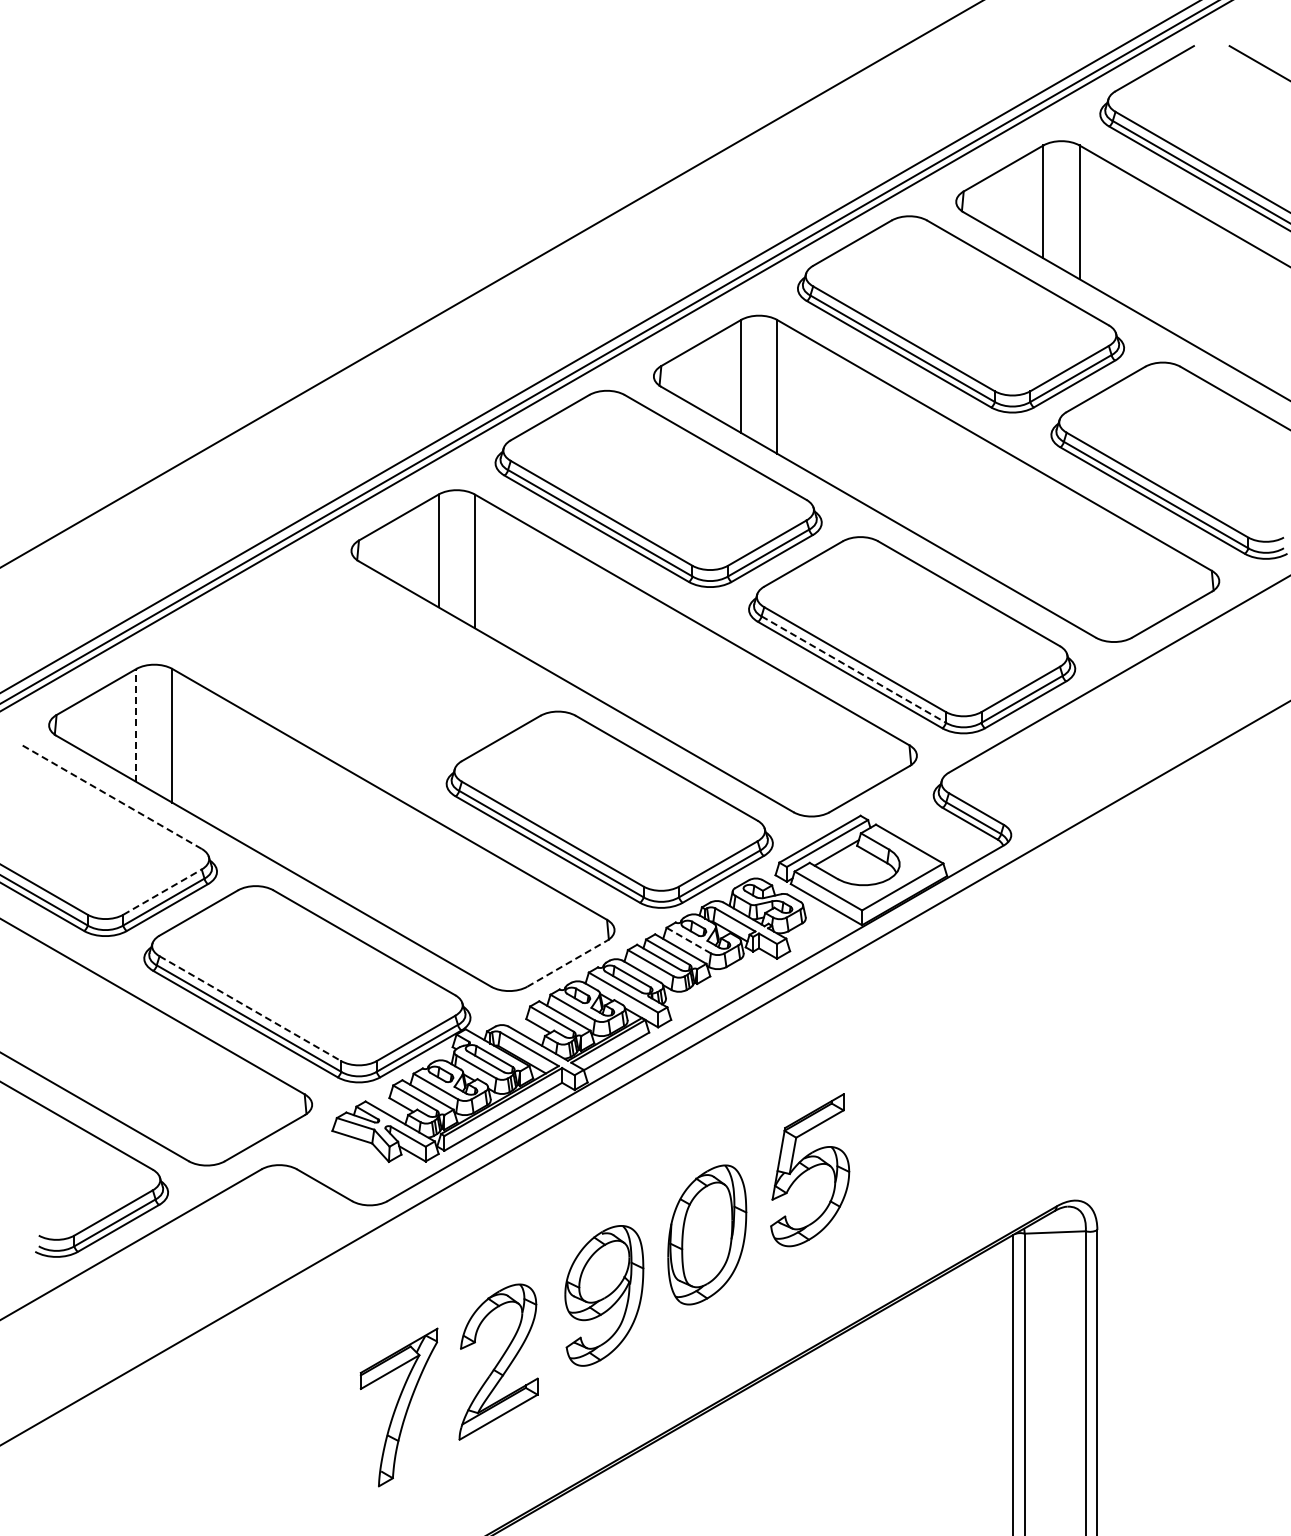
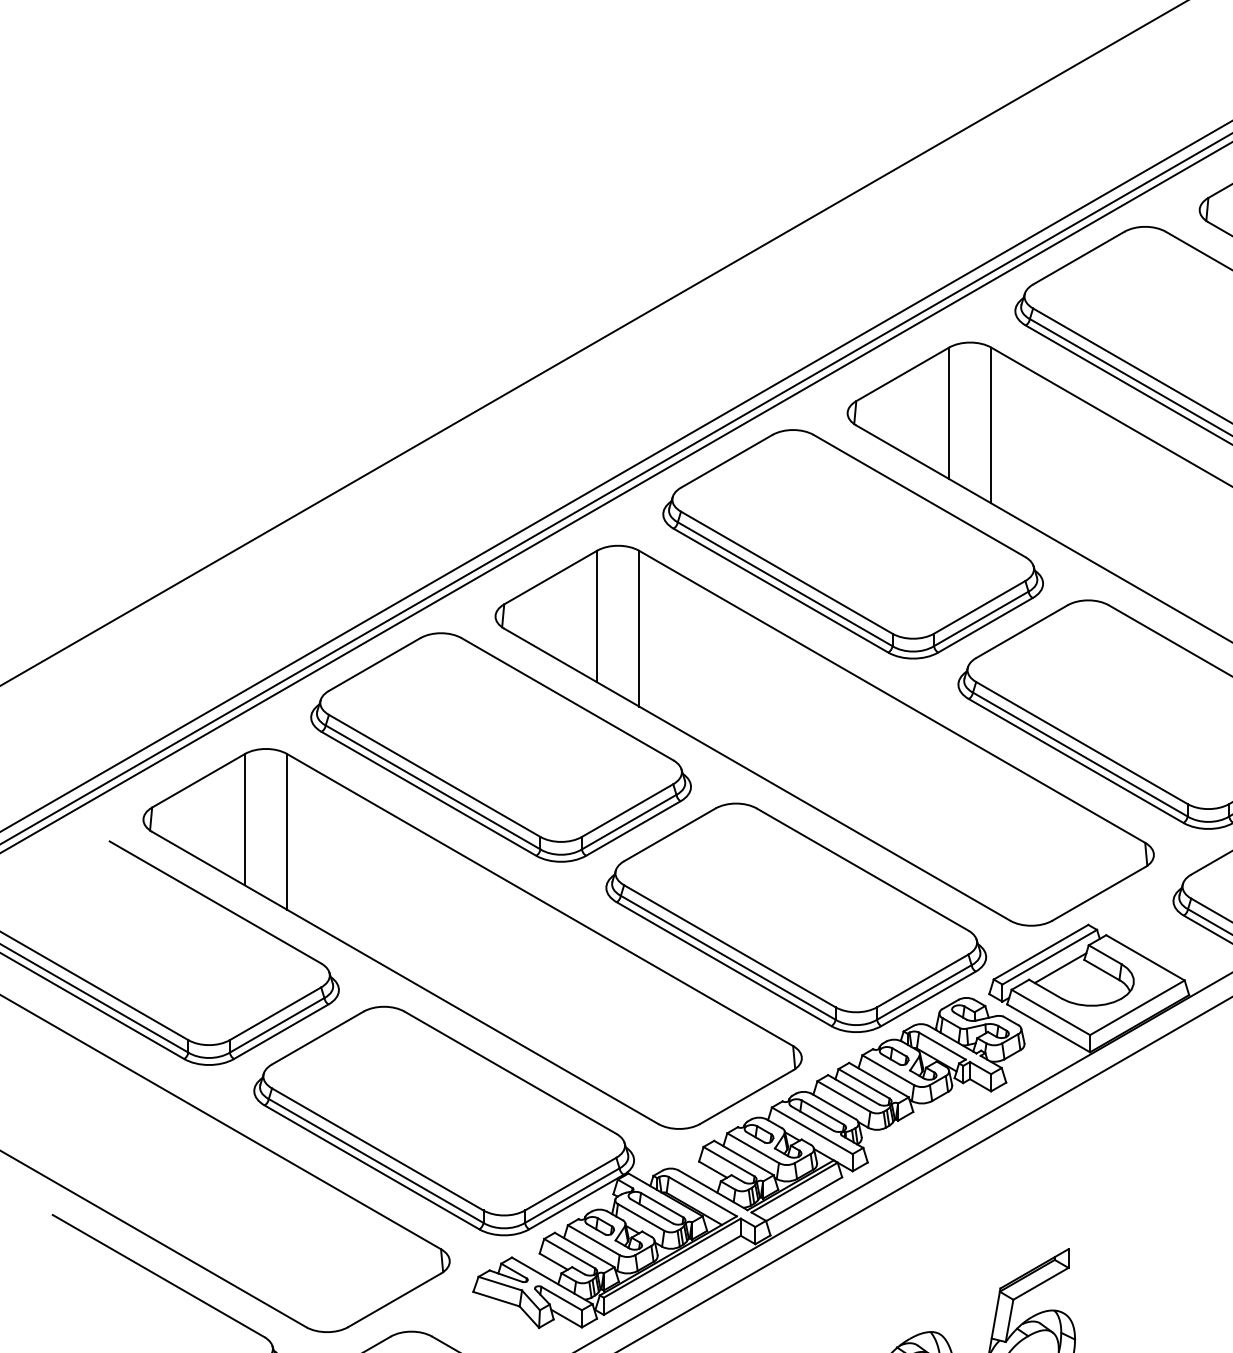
part: (356, 663) -> (501, 747), added
line: (854, 669) -> (1081, 754), dashed -> solid
line: (136, 724) -> (245, 818), dashed -> solid
line: (110, 796) -> (214, 902), dashed -> solid
line: (162, 891) -> (275, 1013), dashed -> solid
line: (688, 940) -> (887, 1070), dashed -> solid
line: (567, 963) -> (747, 1096), dashed -> solid
line: (250, 1008) -> (377, 1149), dashed -> solid

